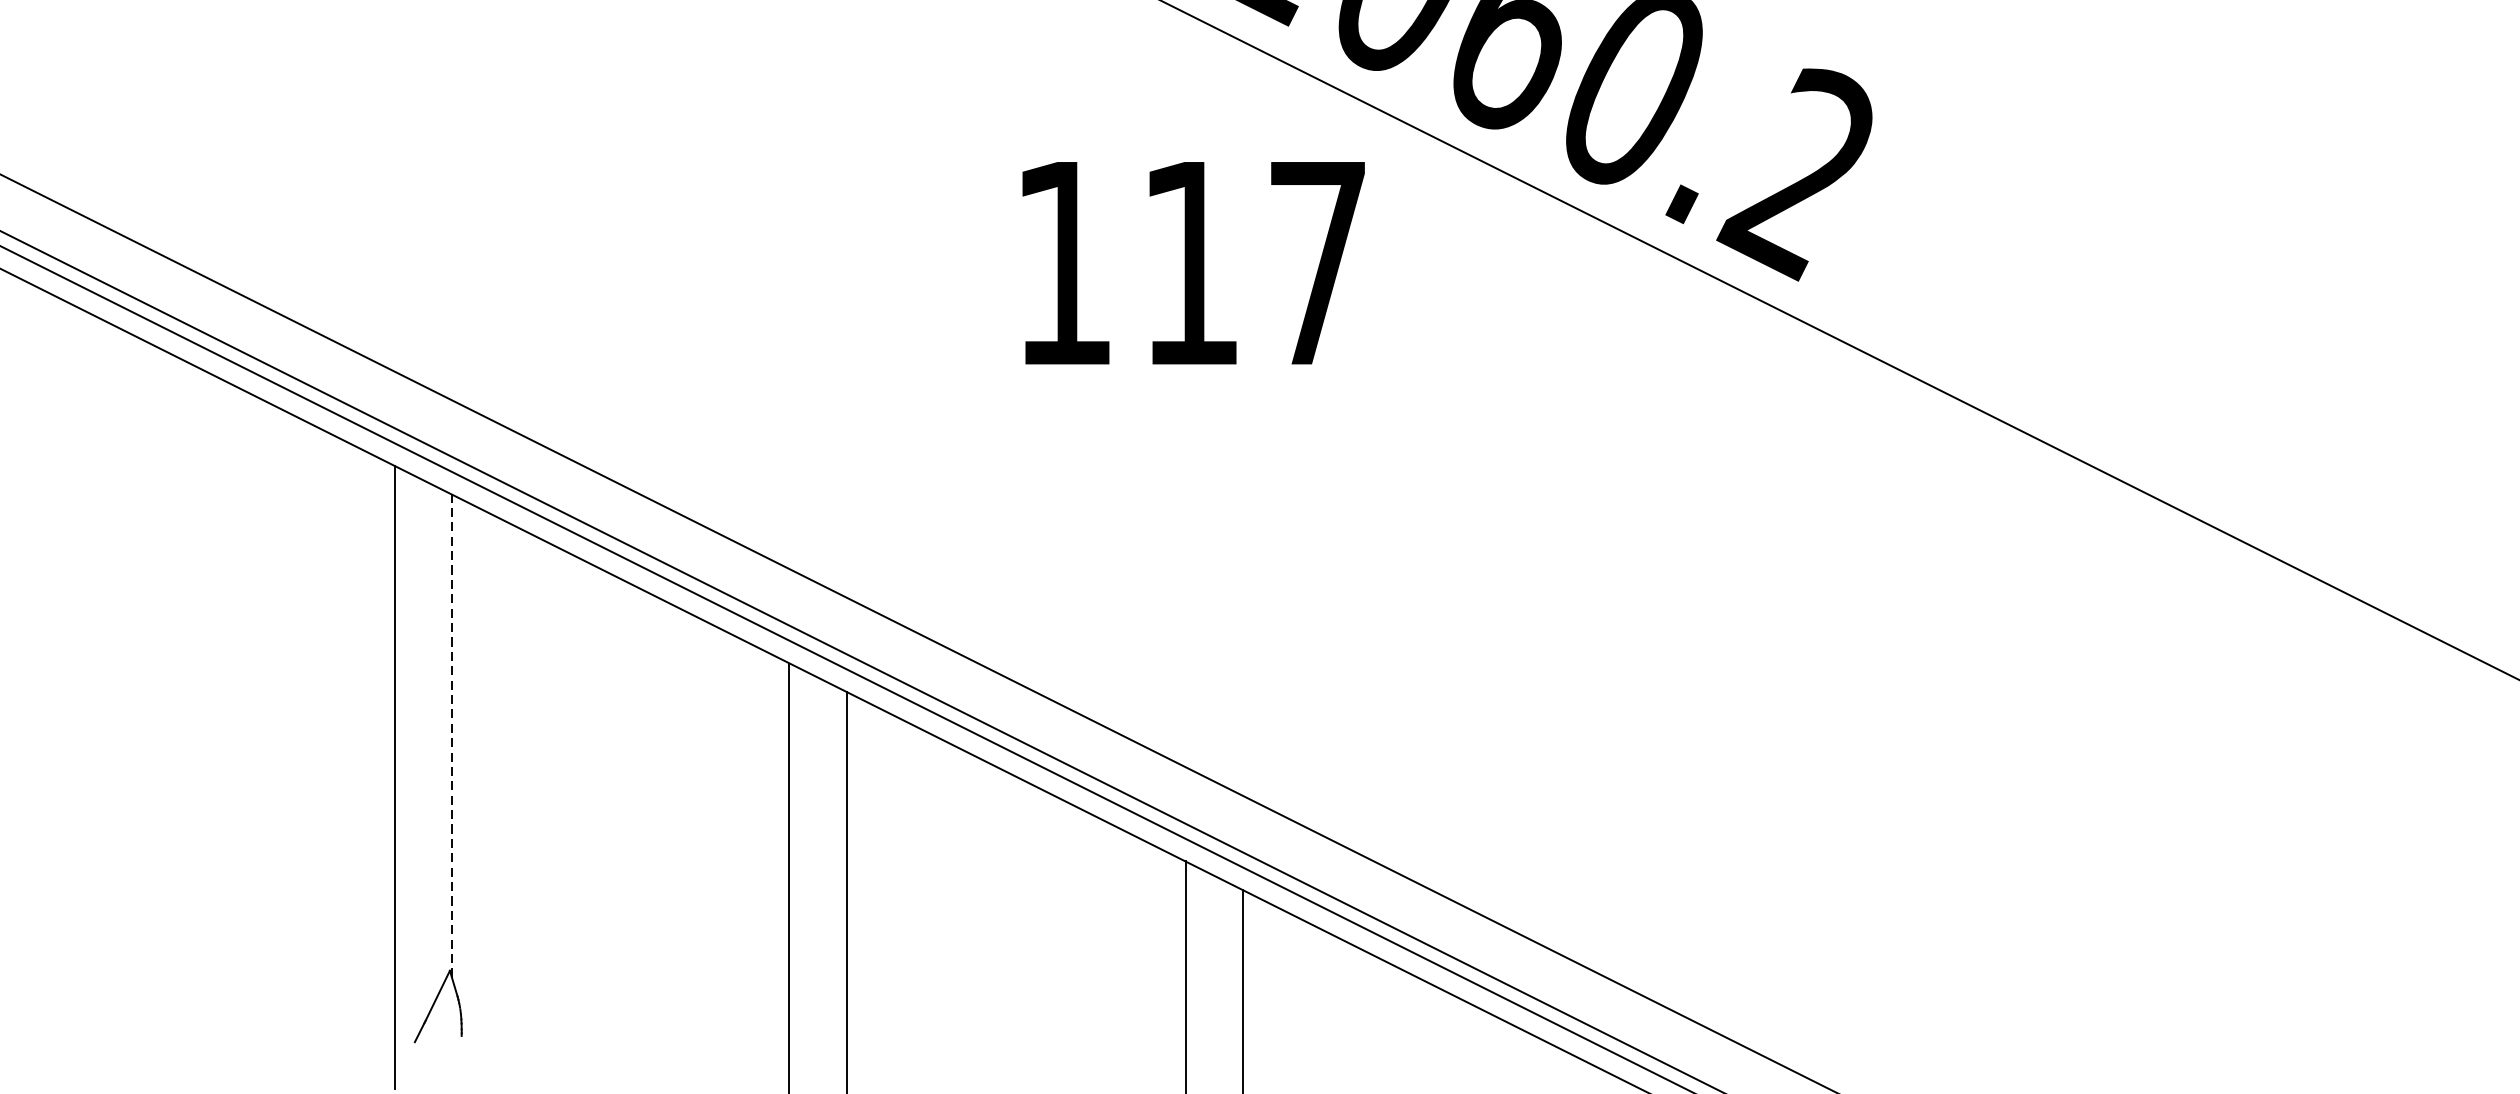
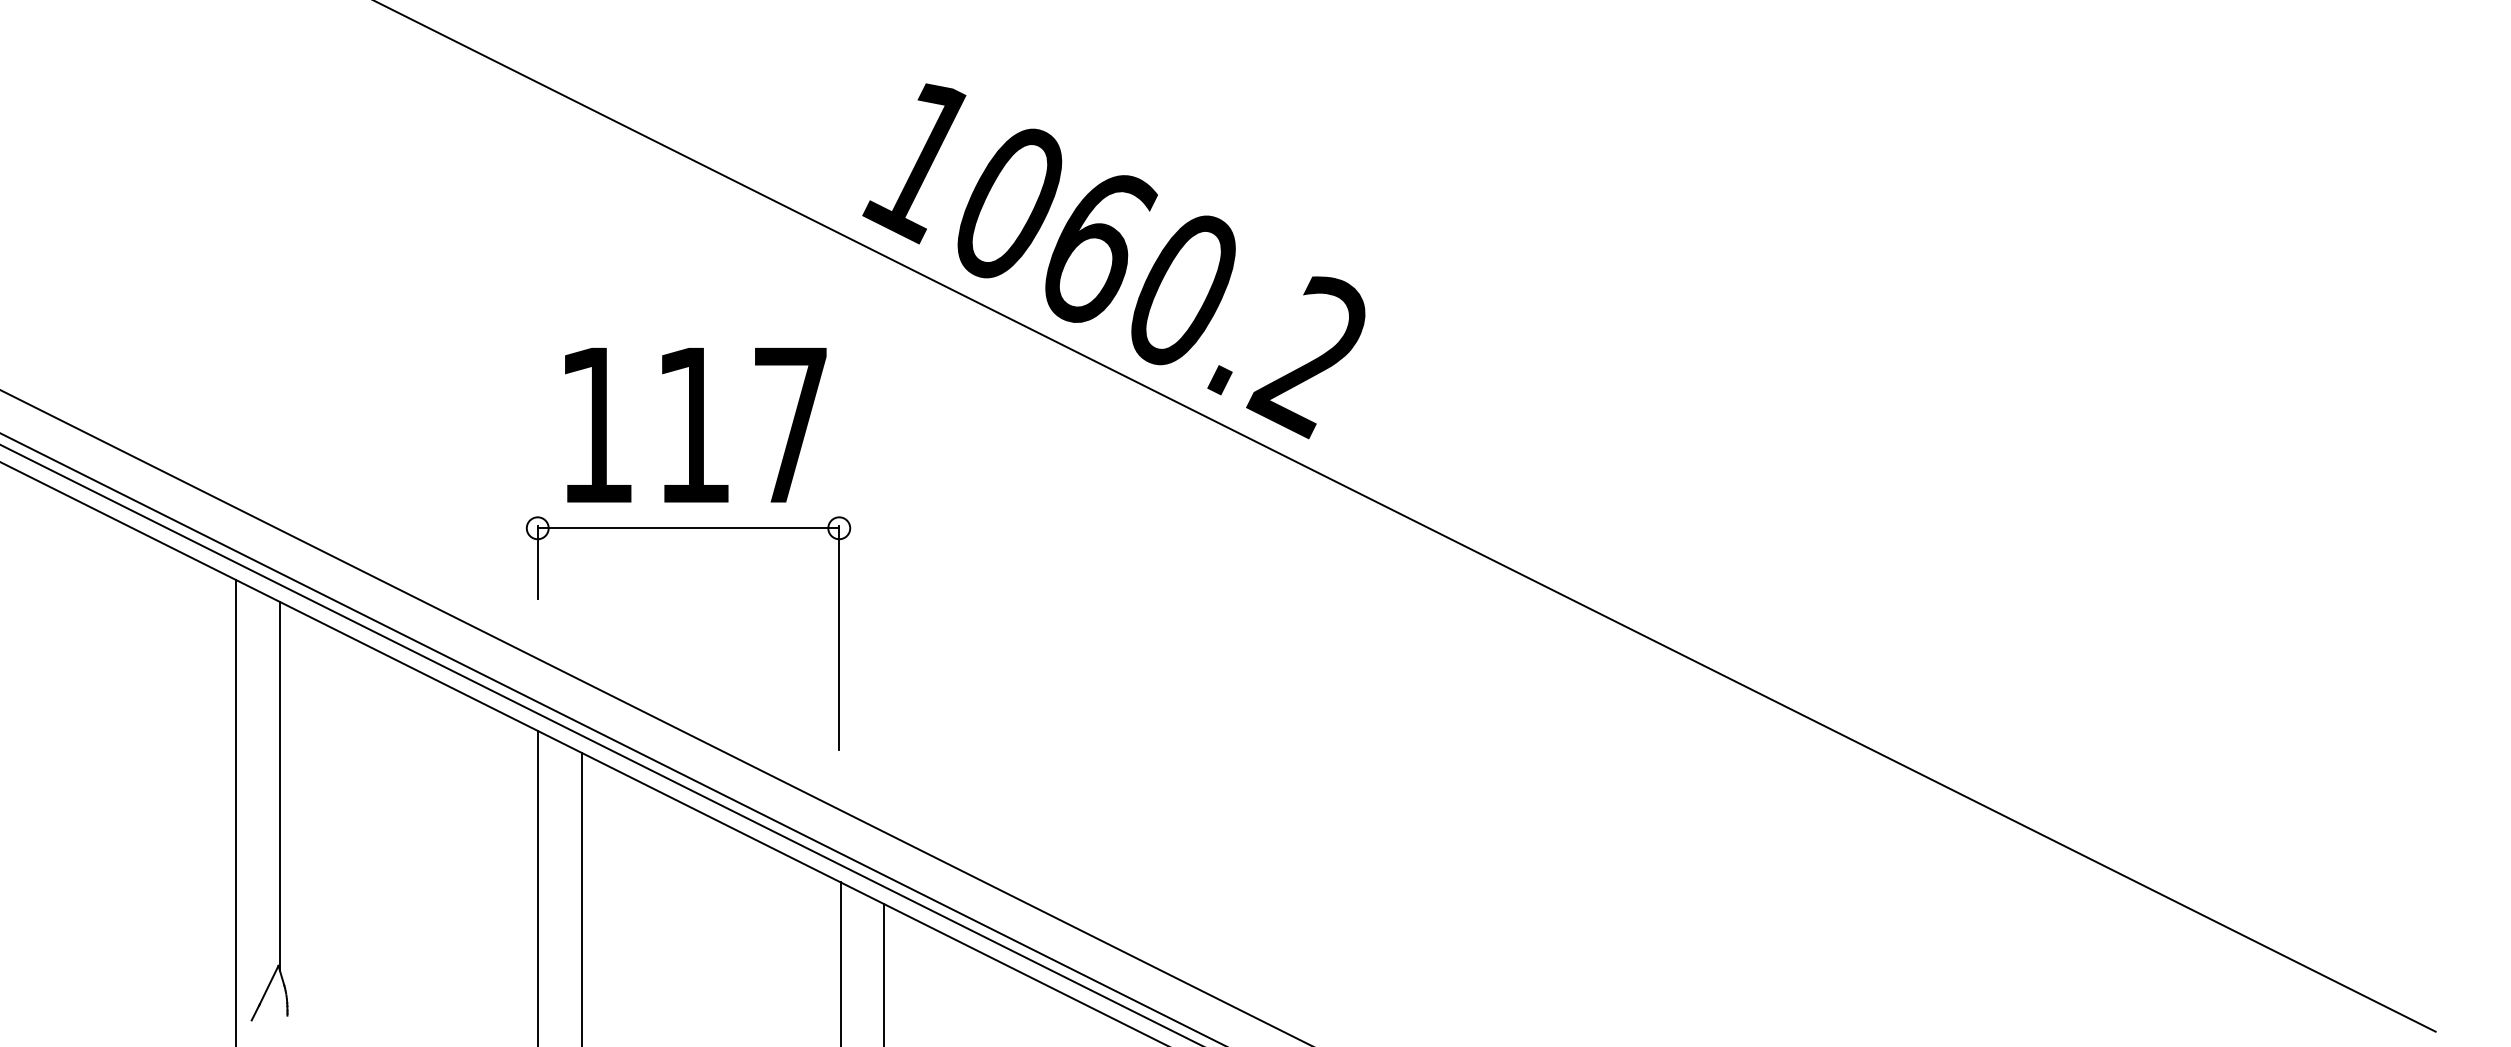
text: (1193, 263) -> (695, 425), moved
part: (986, 398) -> (688, 528), added
line: (452, 736) -> (280, 786), dashed -> solid

